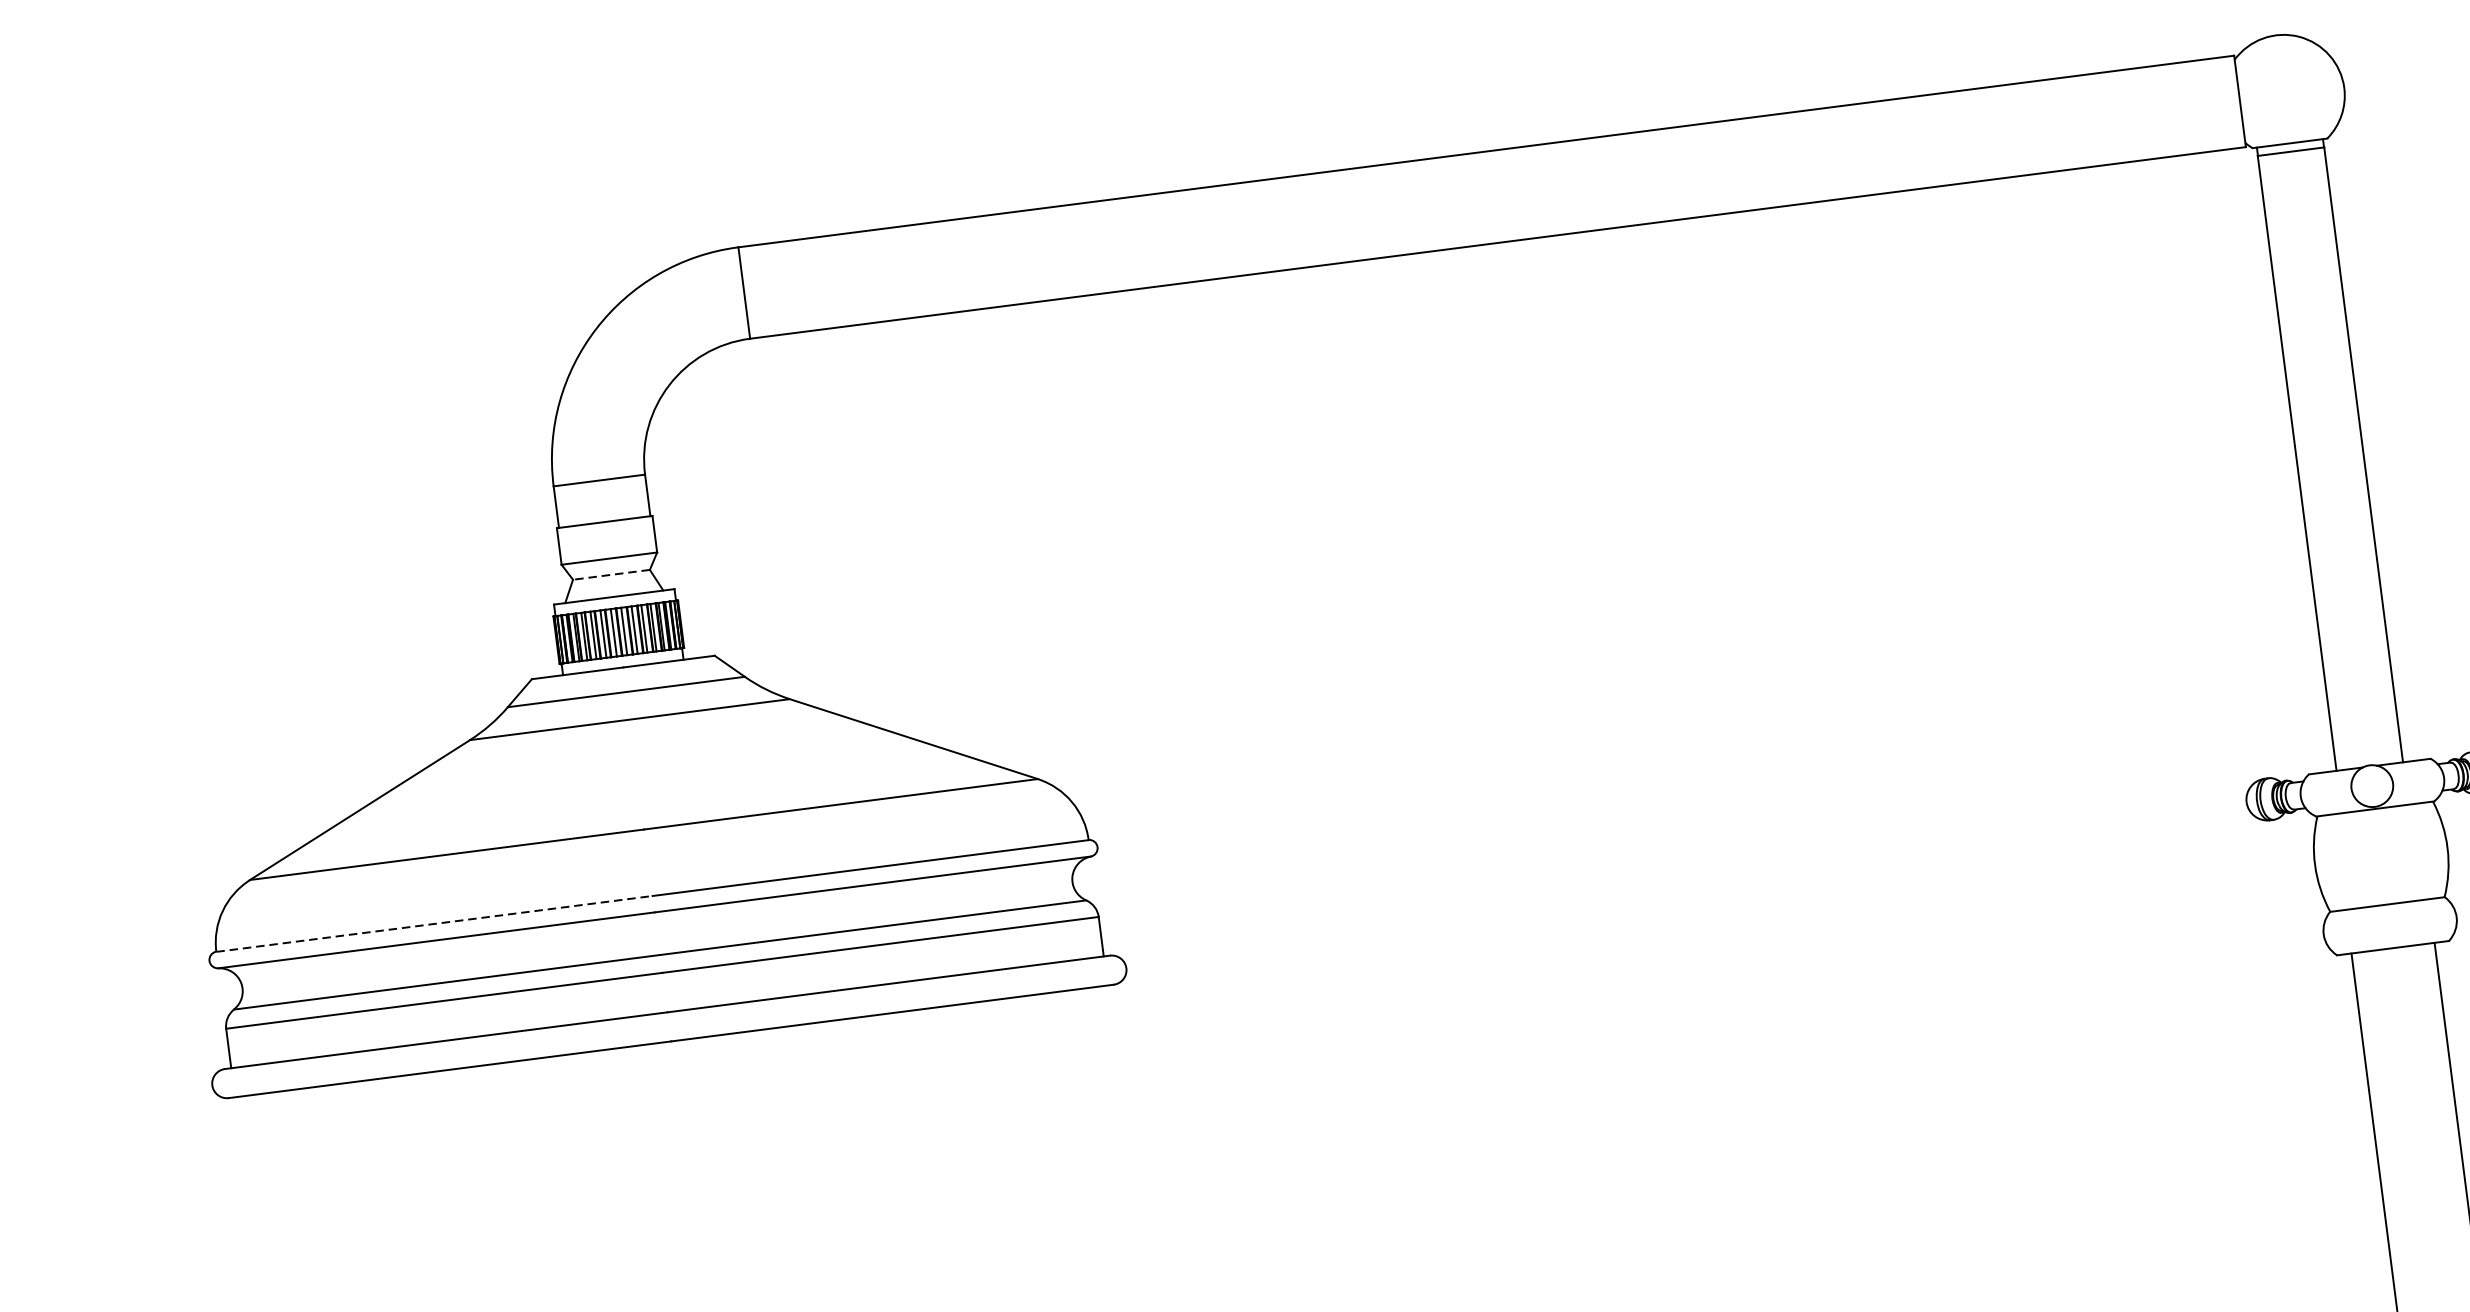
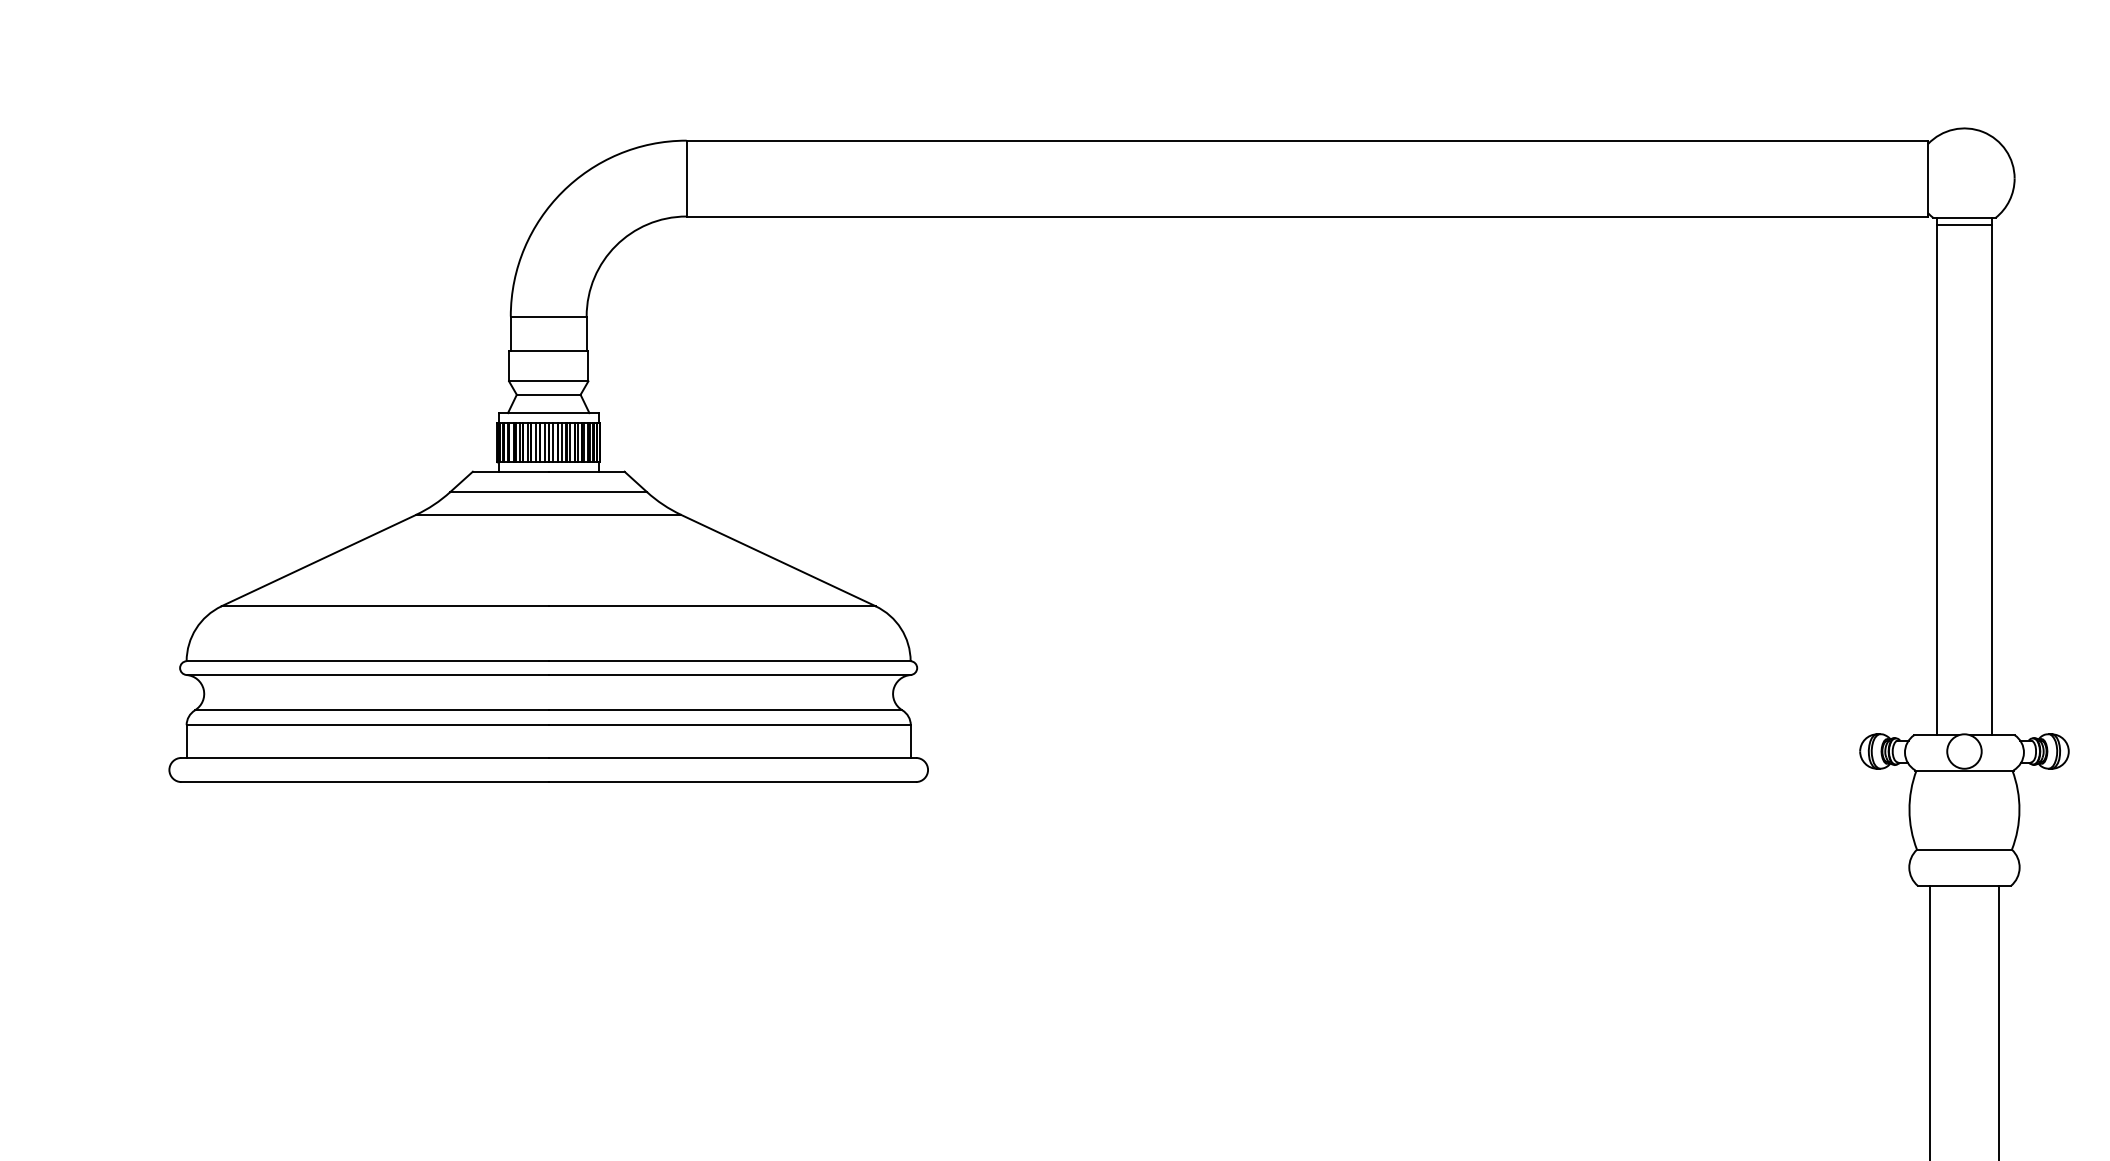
line: (611, 574) -> (548, 394), dashed -> solid
line: (435, 923) -> (368, 661), dashed -> solid

